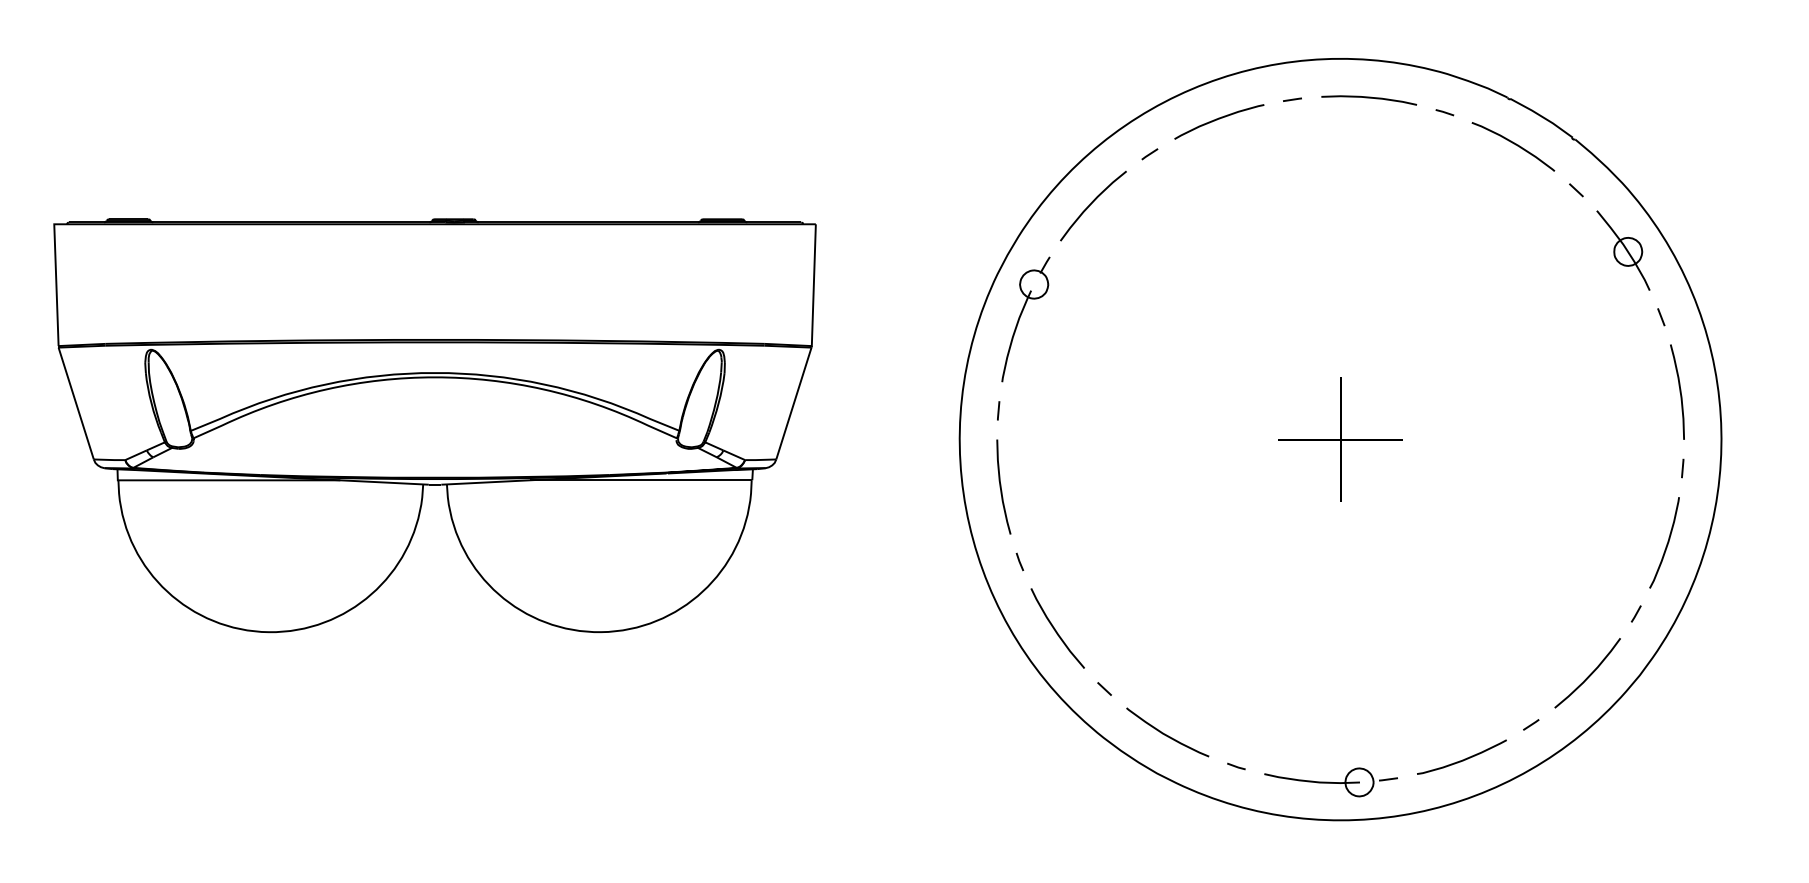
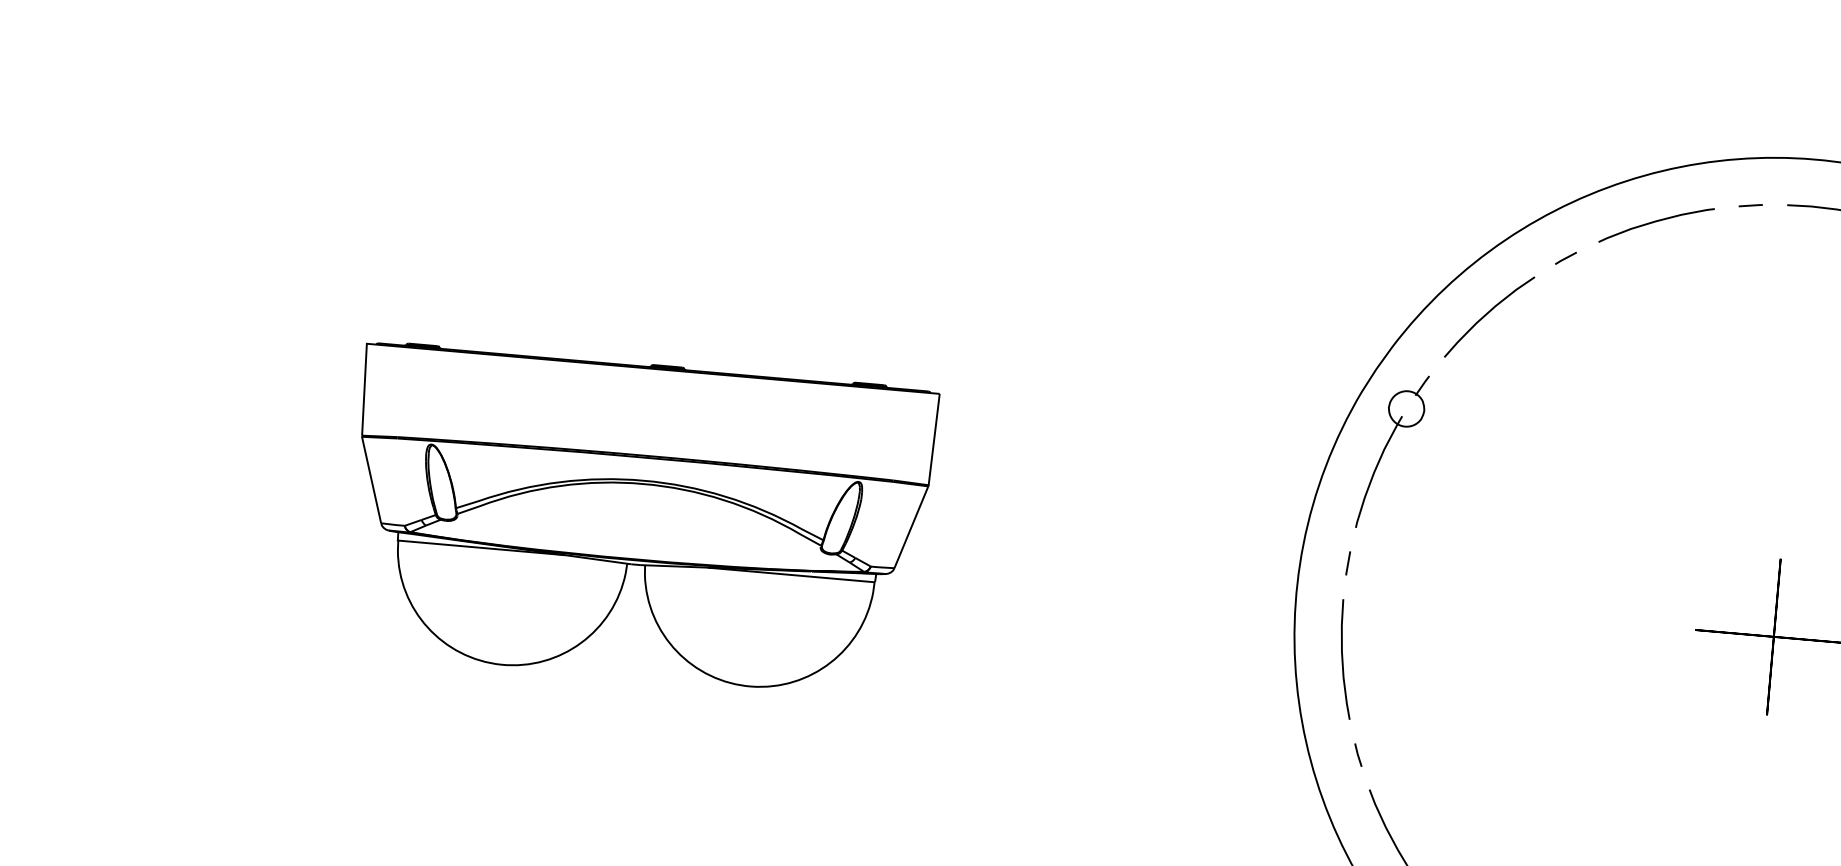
part: (434, 425) -> (639, 519), size x0.6

